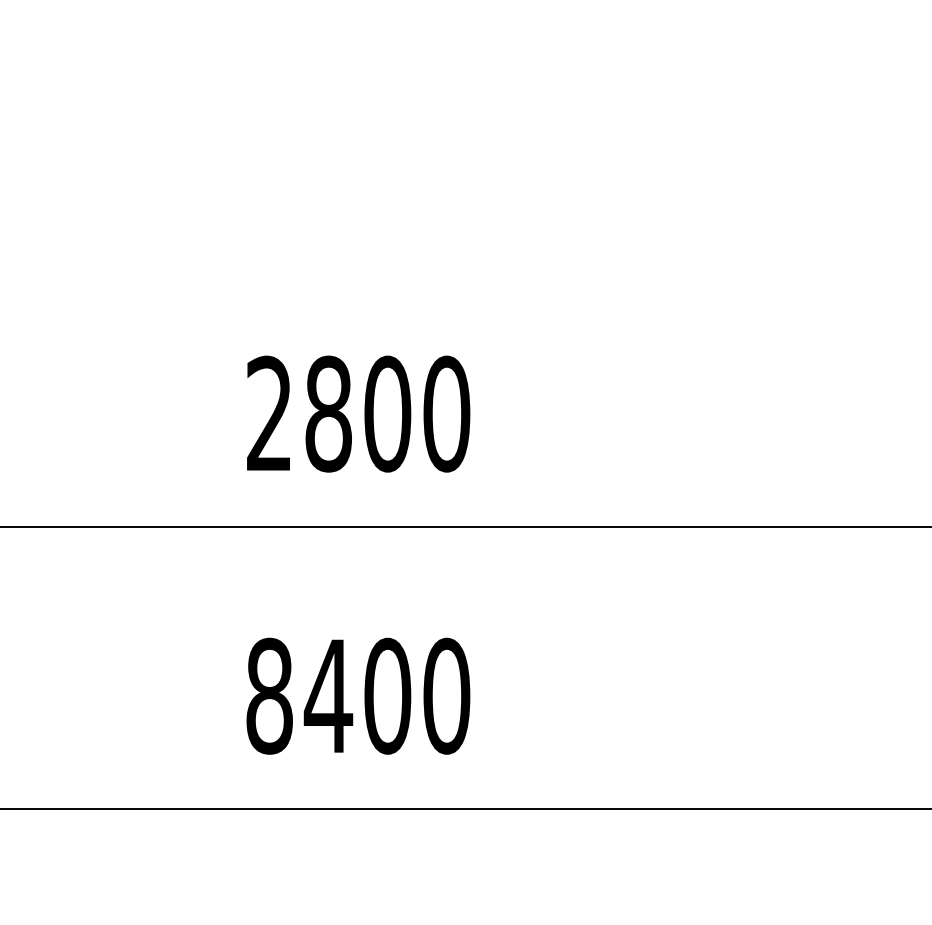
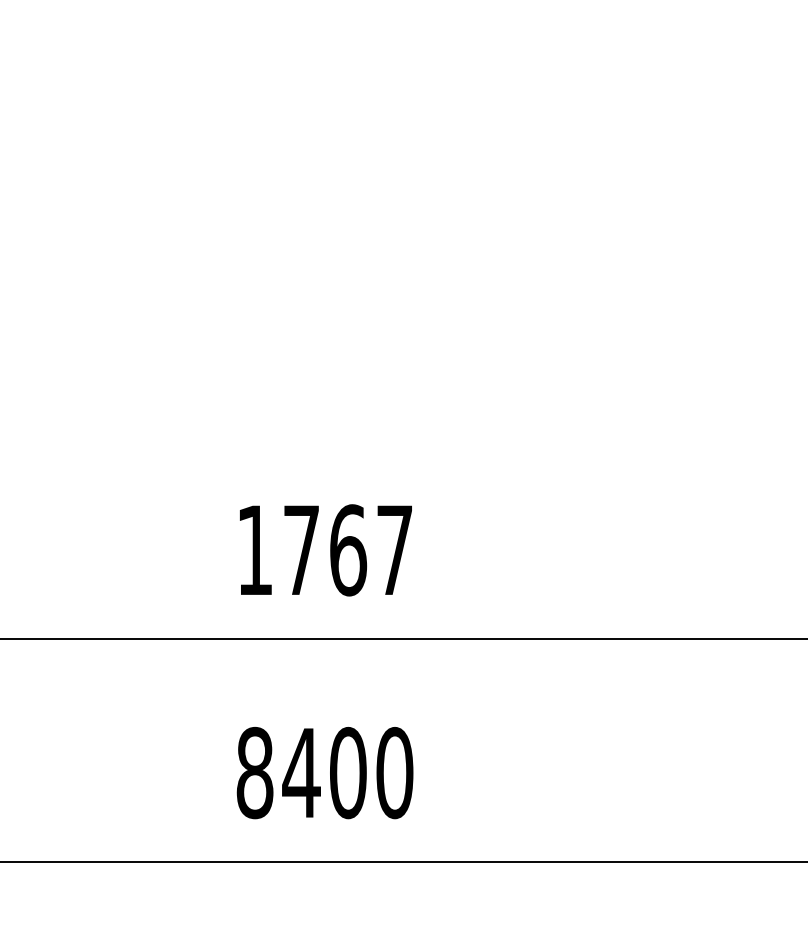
text: (358, 414) -> (325, 550), 2800 -> 1767

